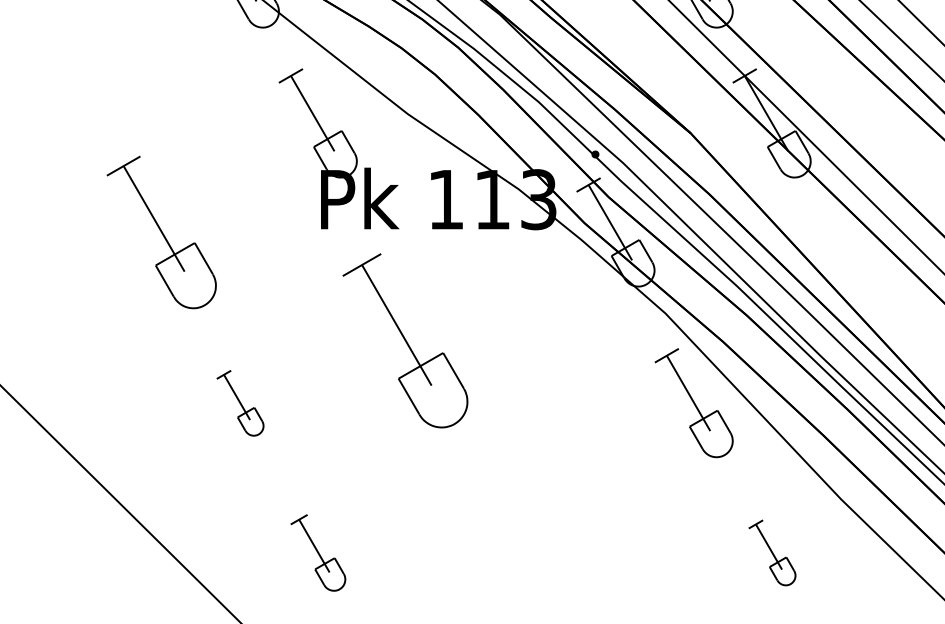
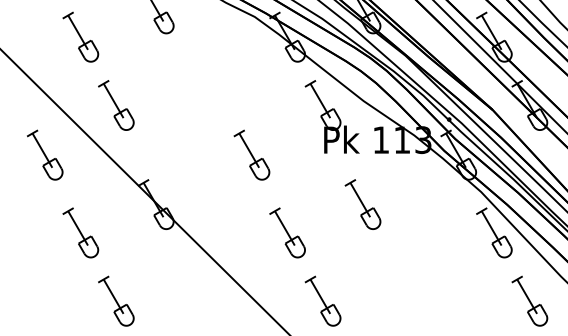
part: (161, 231) -> (251, 154), size x0.71
part: (405, 340) -> (362, 204), size x0.62
part: (240, 402) -> (287, 232), size x1.67
part: (317, 551) -> (322, 300), size x1.43
part: (771, 551) -> (529, 300), size x1.67

